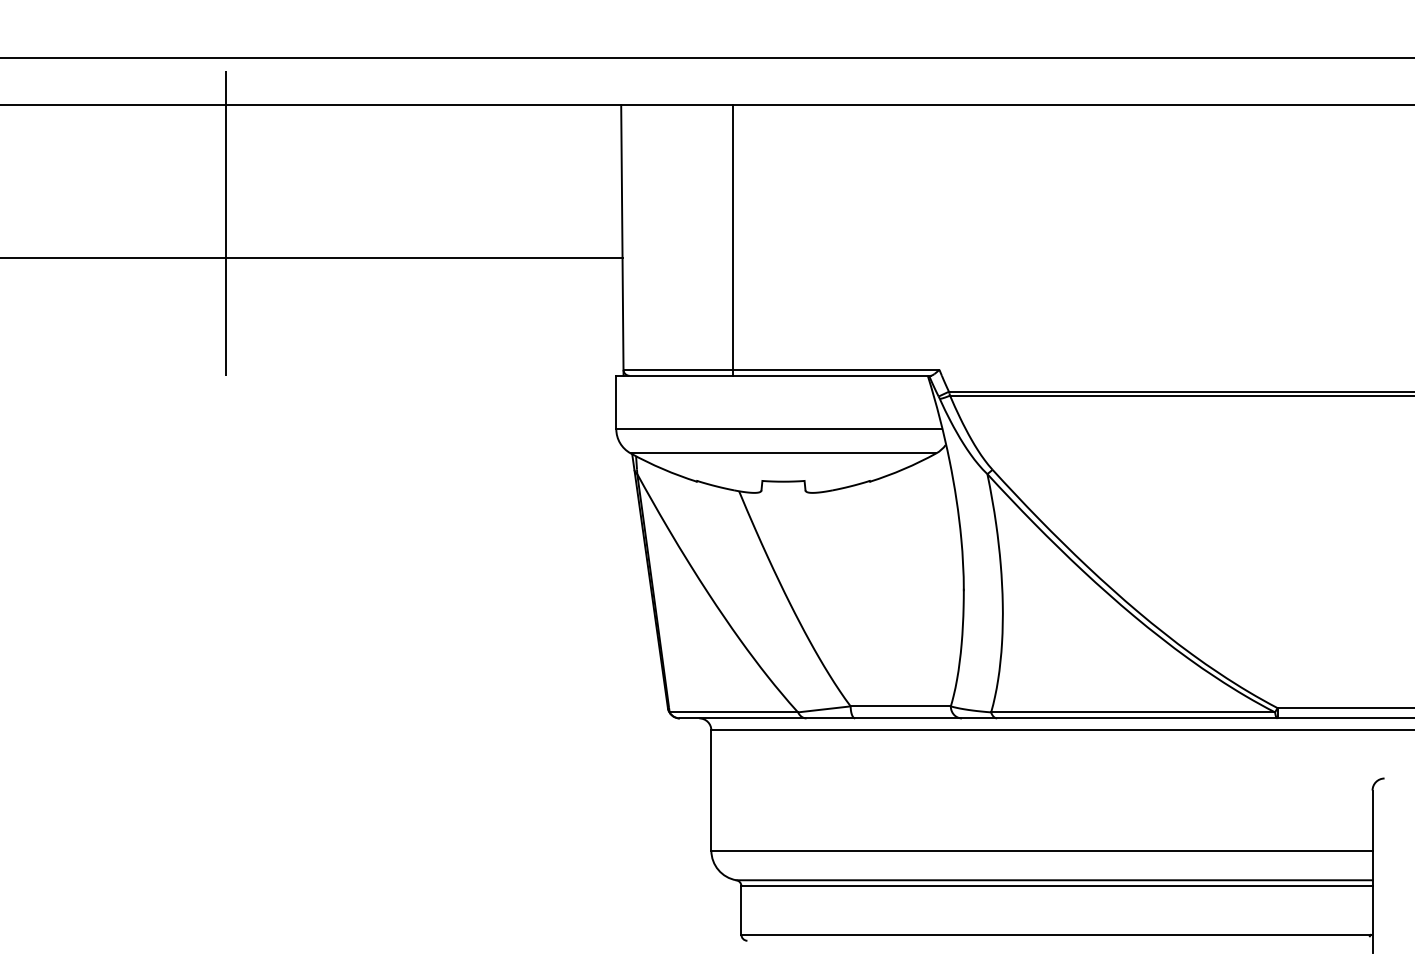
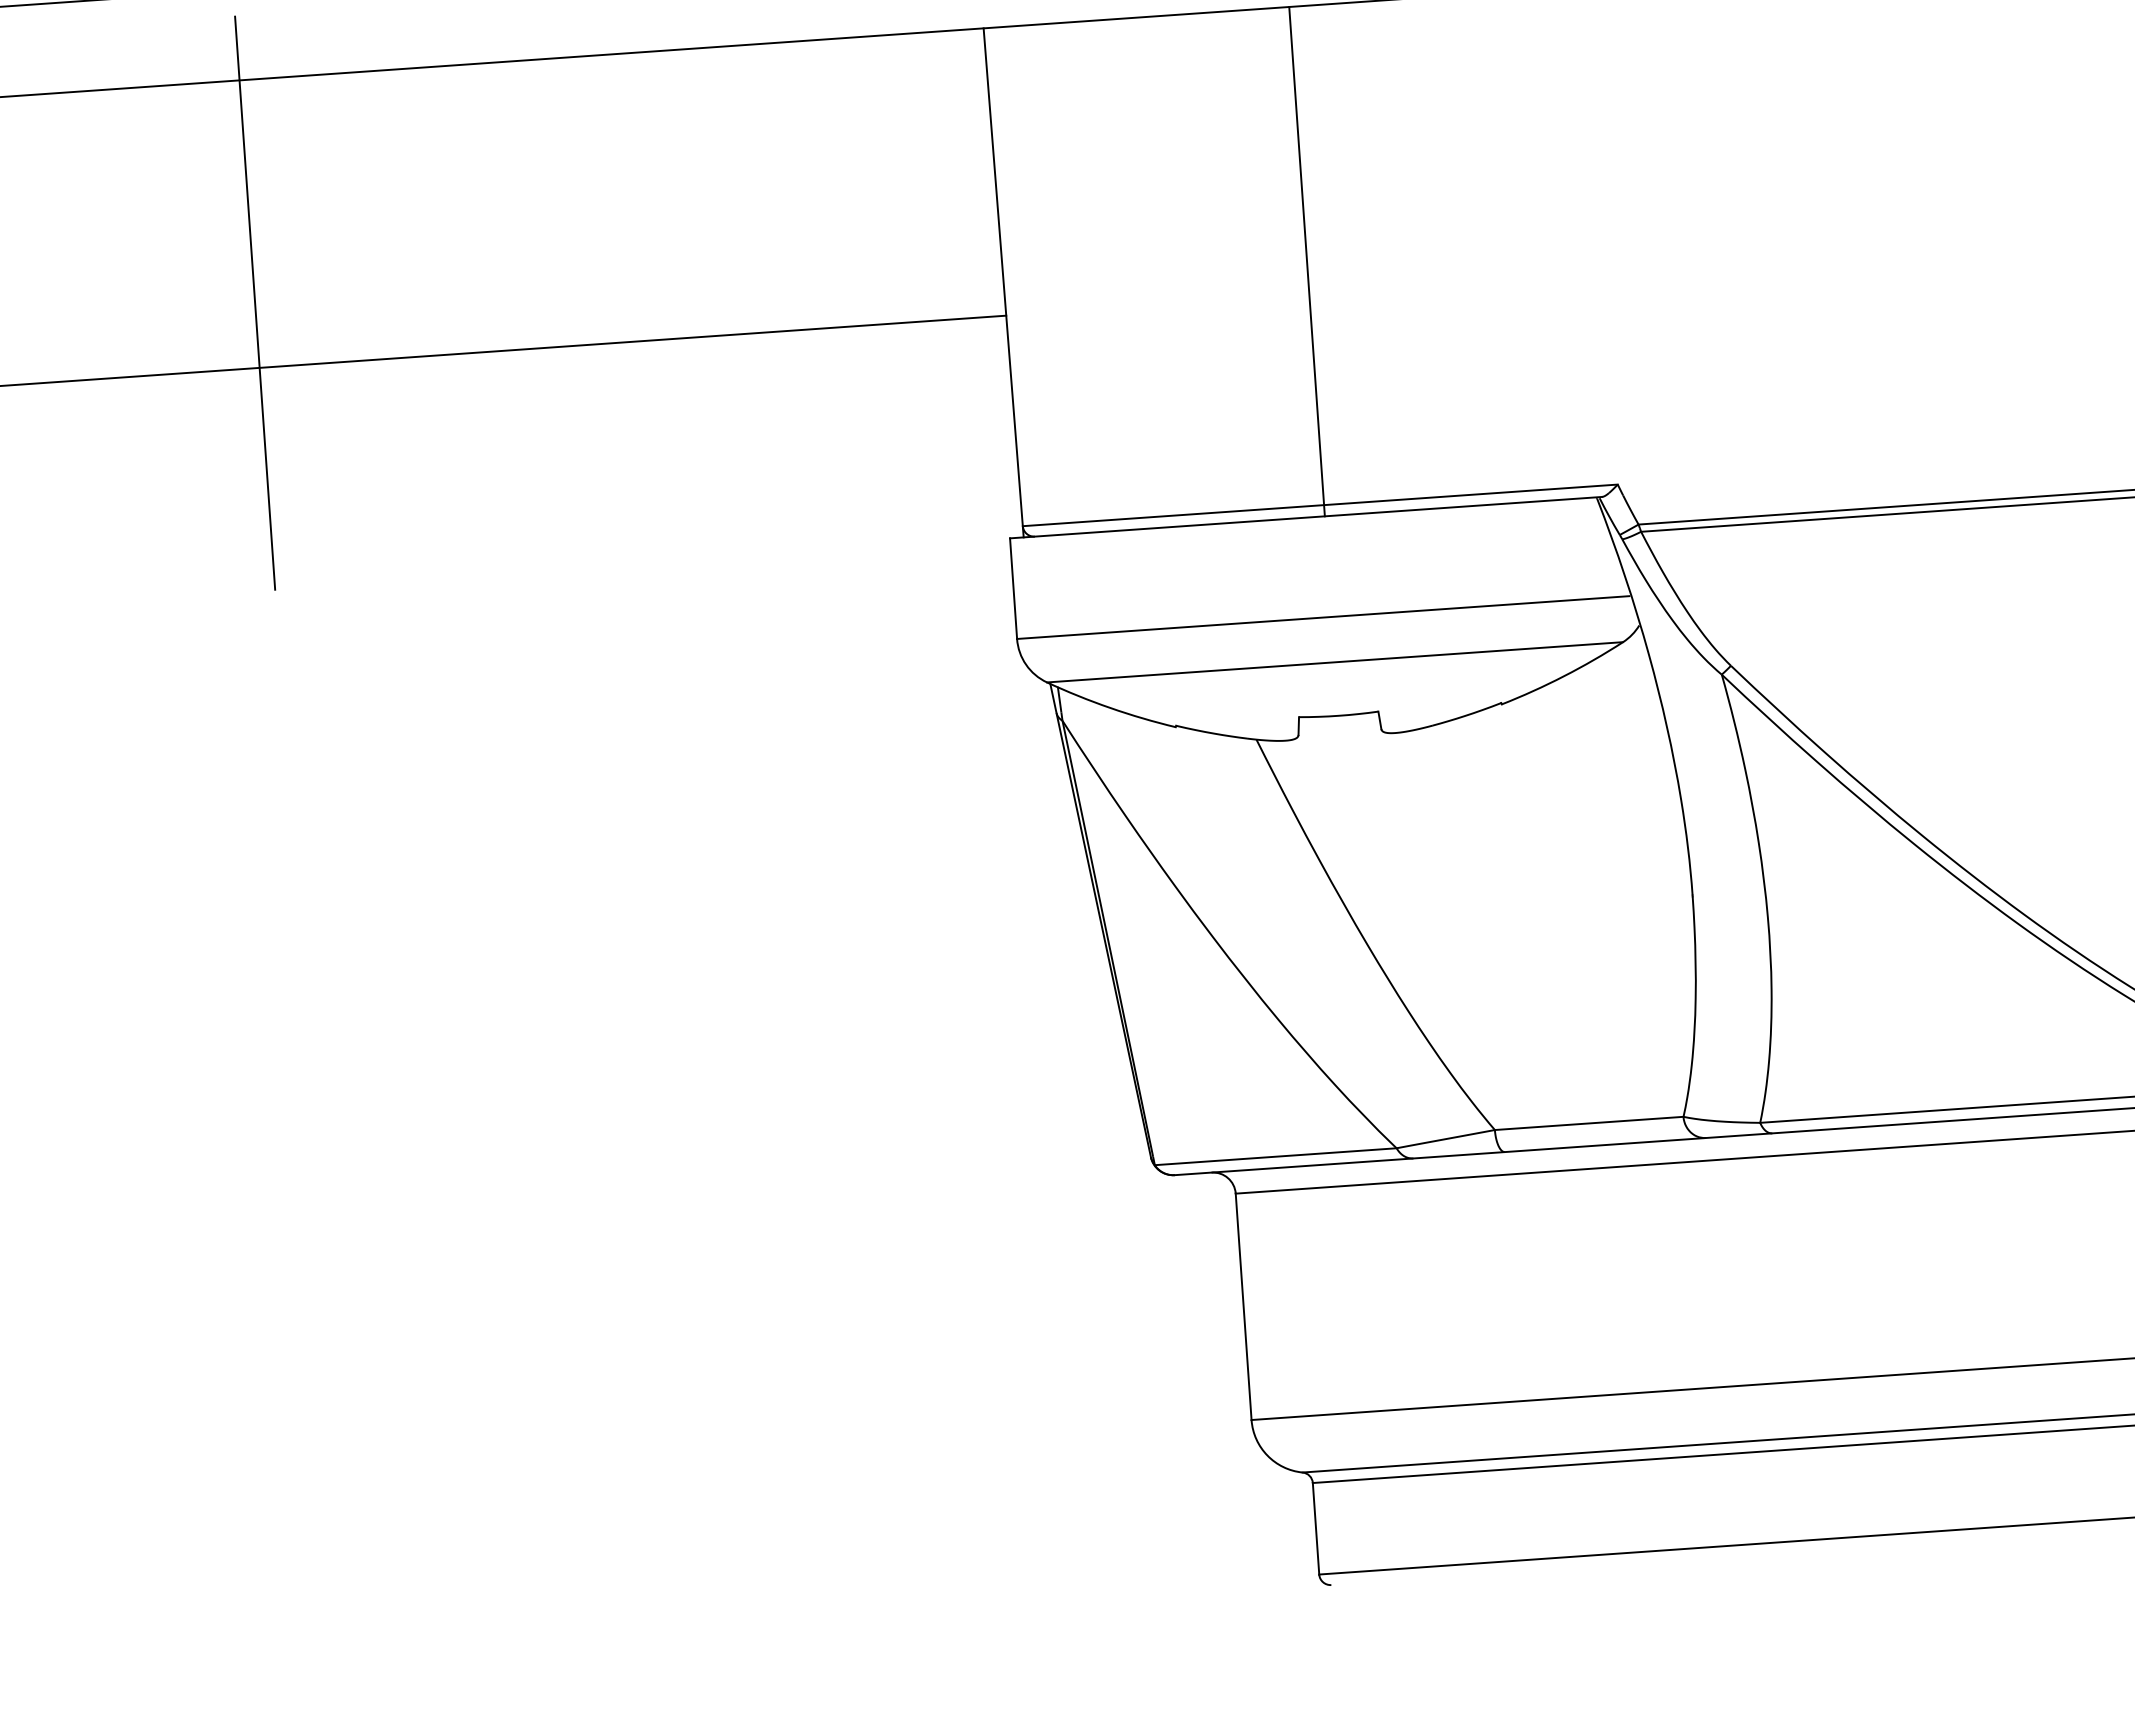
line: (732, 240) -> (1307, 261), moved

